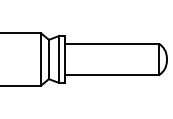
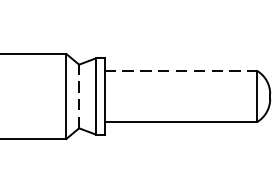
line: (112, 43) -> (182, 70), solid -> dashed
line: (48, 59) -> (78, 96), solid -> dashed

